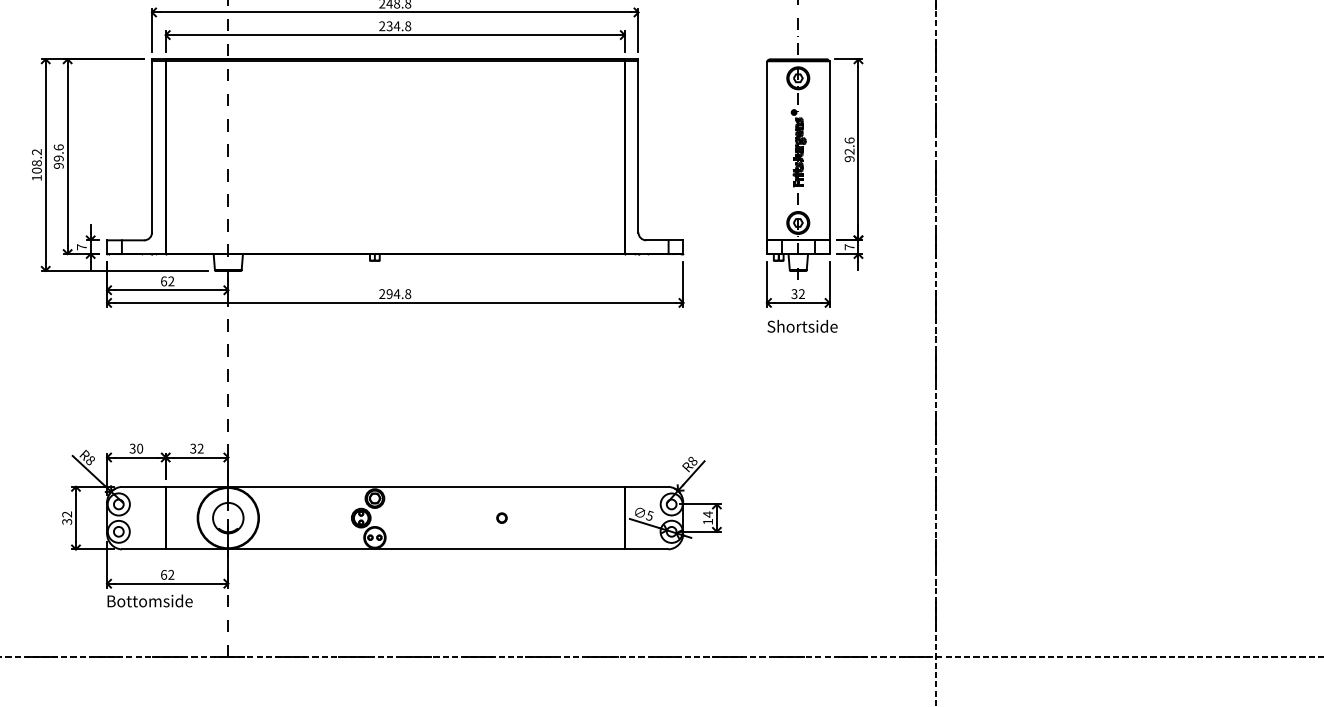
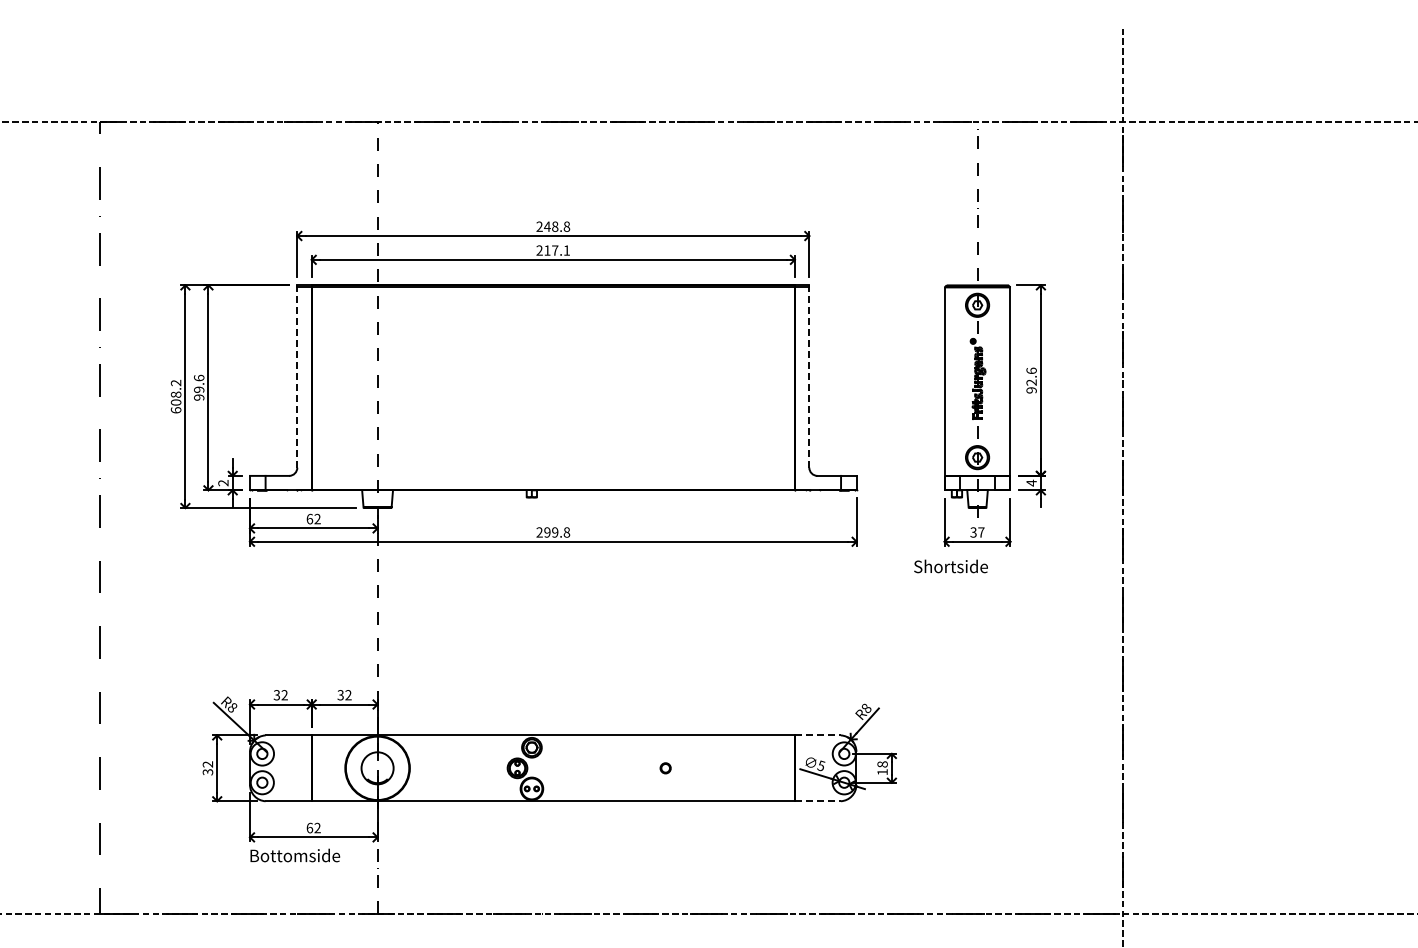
text: (399, 26) -> (557, 250), 234.8 -> 217.1
line: (152, 145) -> (297, 376), solid -> dashed
line: (638, 145) -> (809, 376), solid -> dashed
text: (36, 178) -> (175, 410), 108.2 -> 608.2
text: (849, 246) -> (1031, 482), 7 -> 4
text: (81, 247) -> (223, 483), 7 -> 2
text: (396, 294) -> (554, 532), 294.8 -> 299.8
text: (802, 294) -> (981, 532), 32 -> 37
text: (802, 326) -> (950, 566), moved
text: (139, 448) -> (284, 695), 30 -> 32
line: (646, 486) -> (817, 735), solid -> dashed
text: (707, 514) -> (882, 764), 14 -> 18
line: (646, 549) -> (817, 801), solid -> dashed

